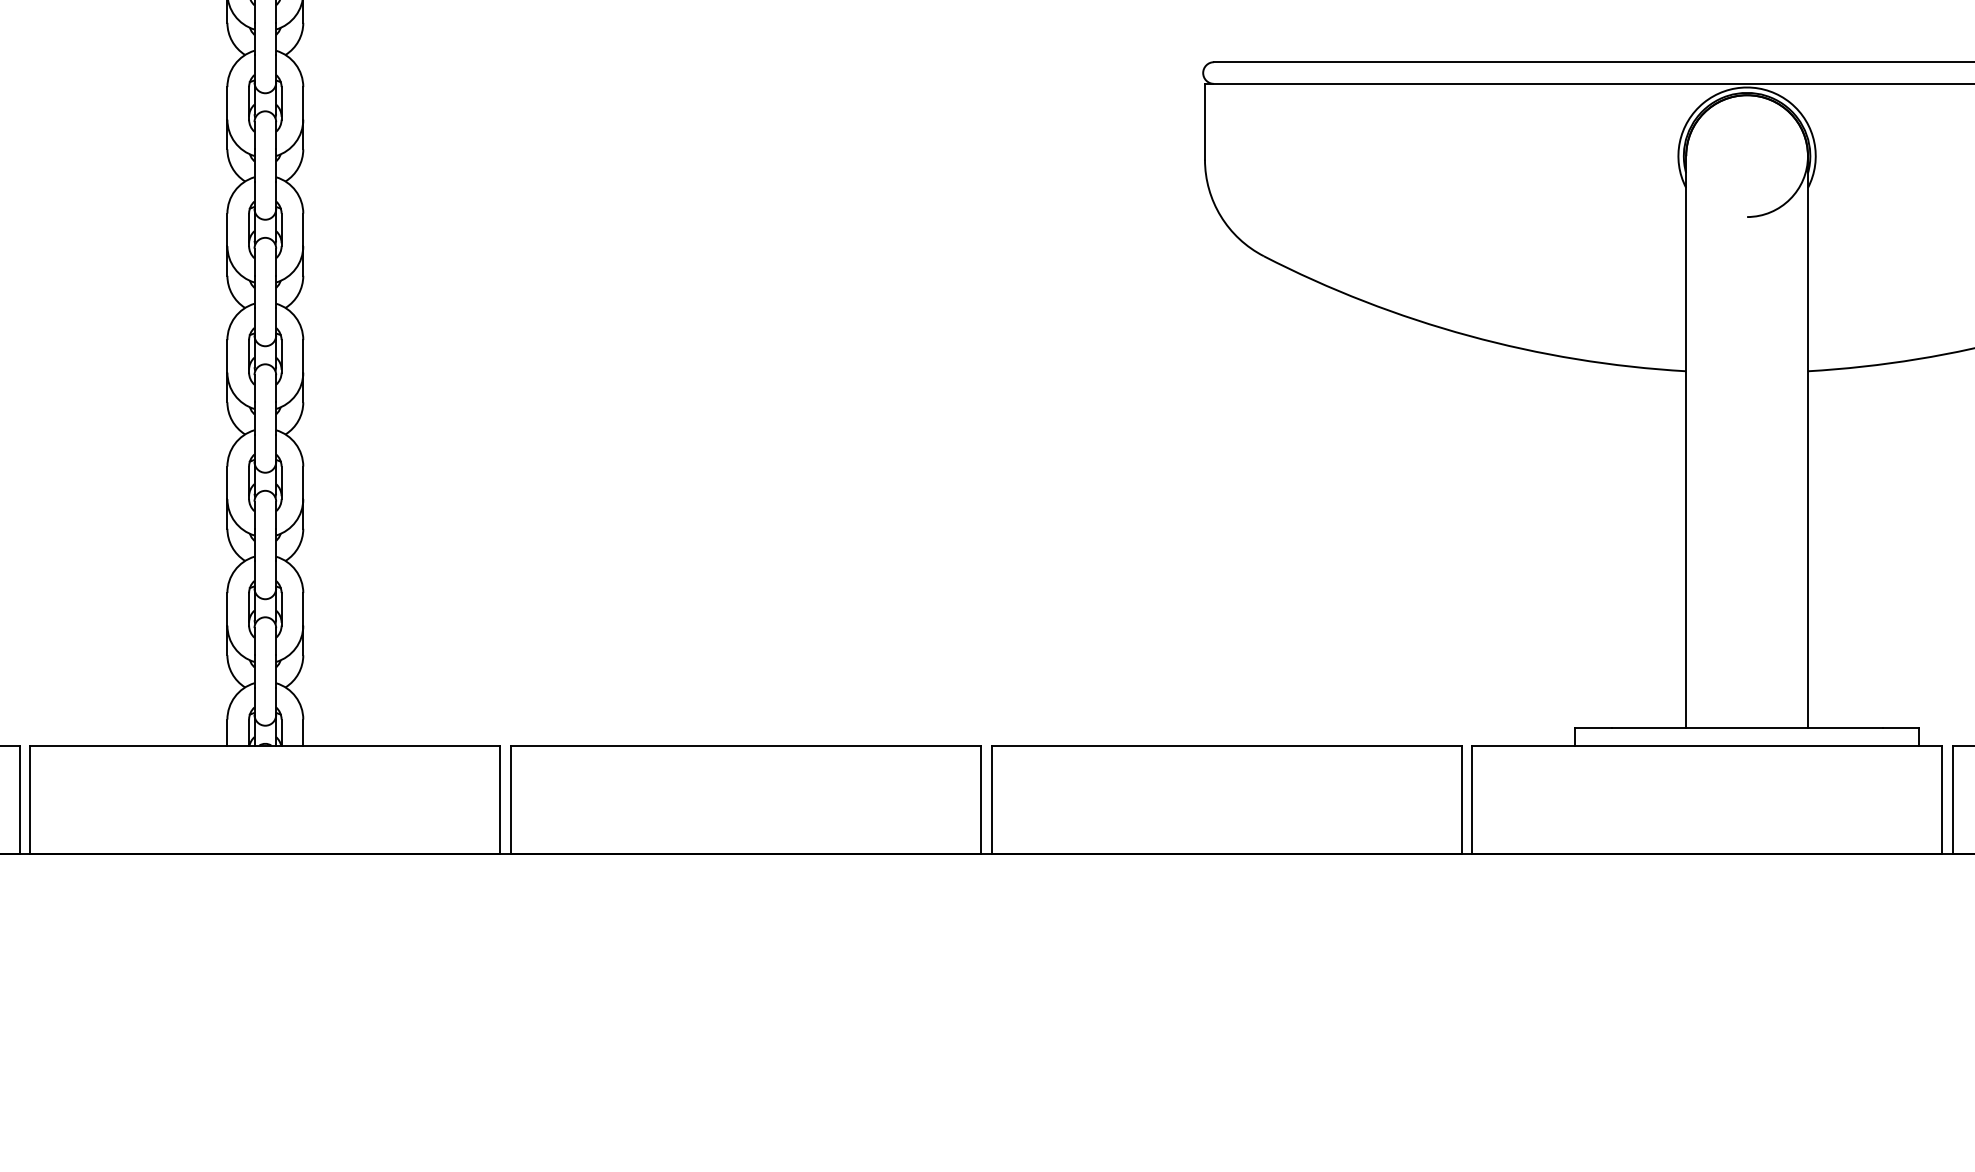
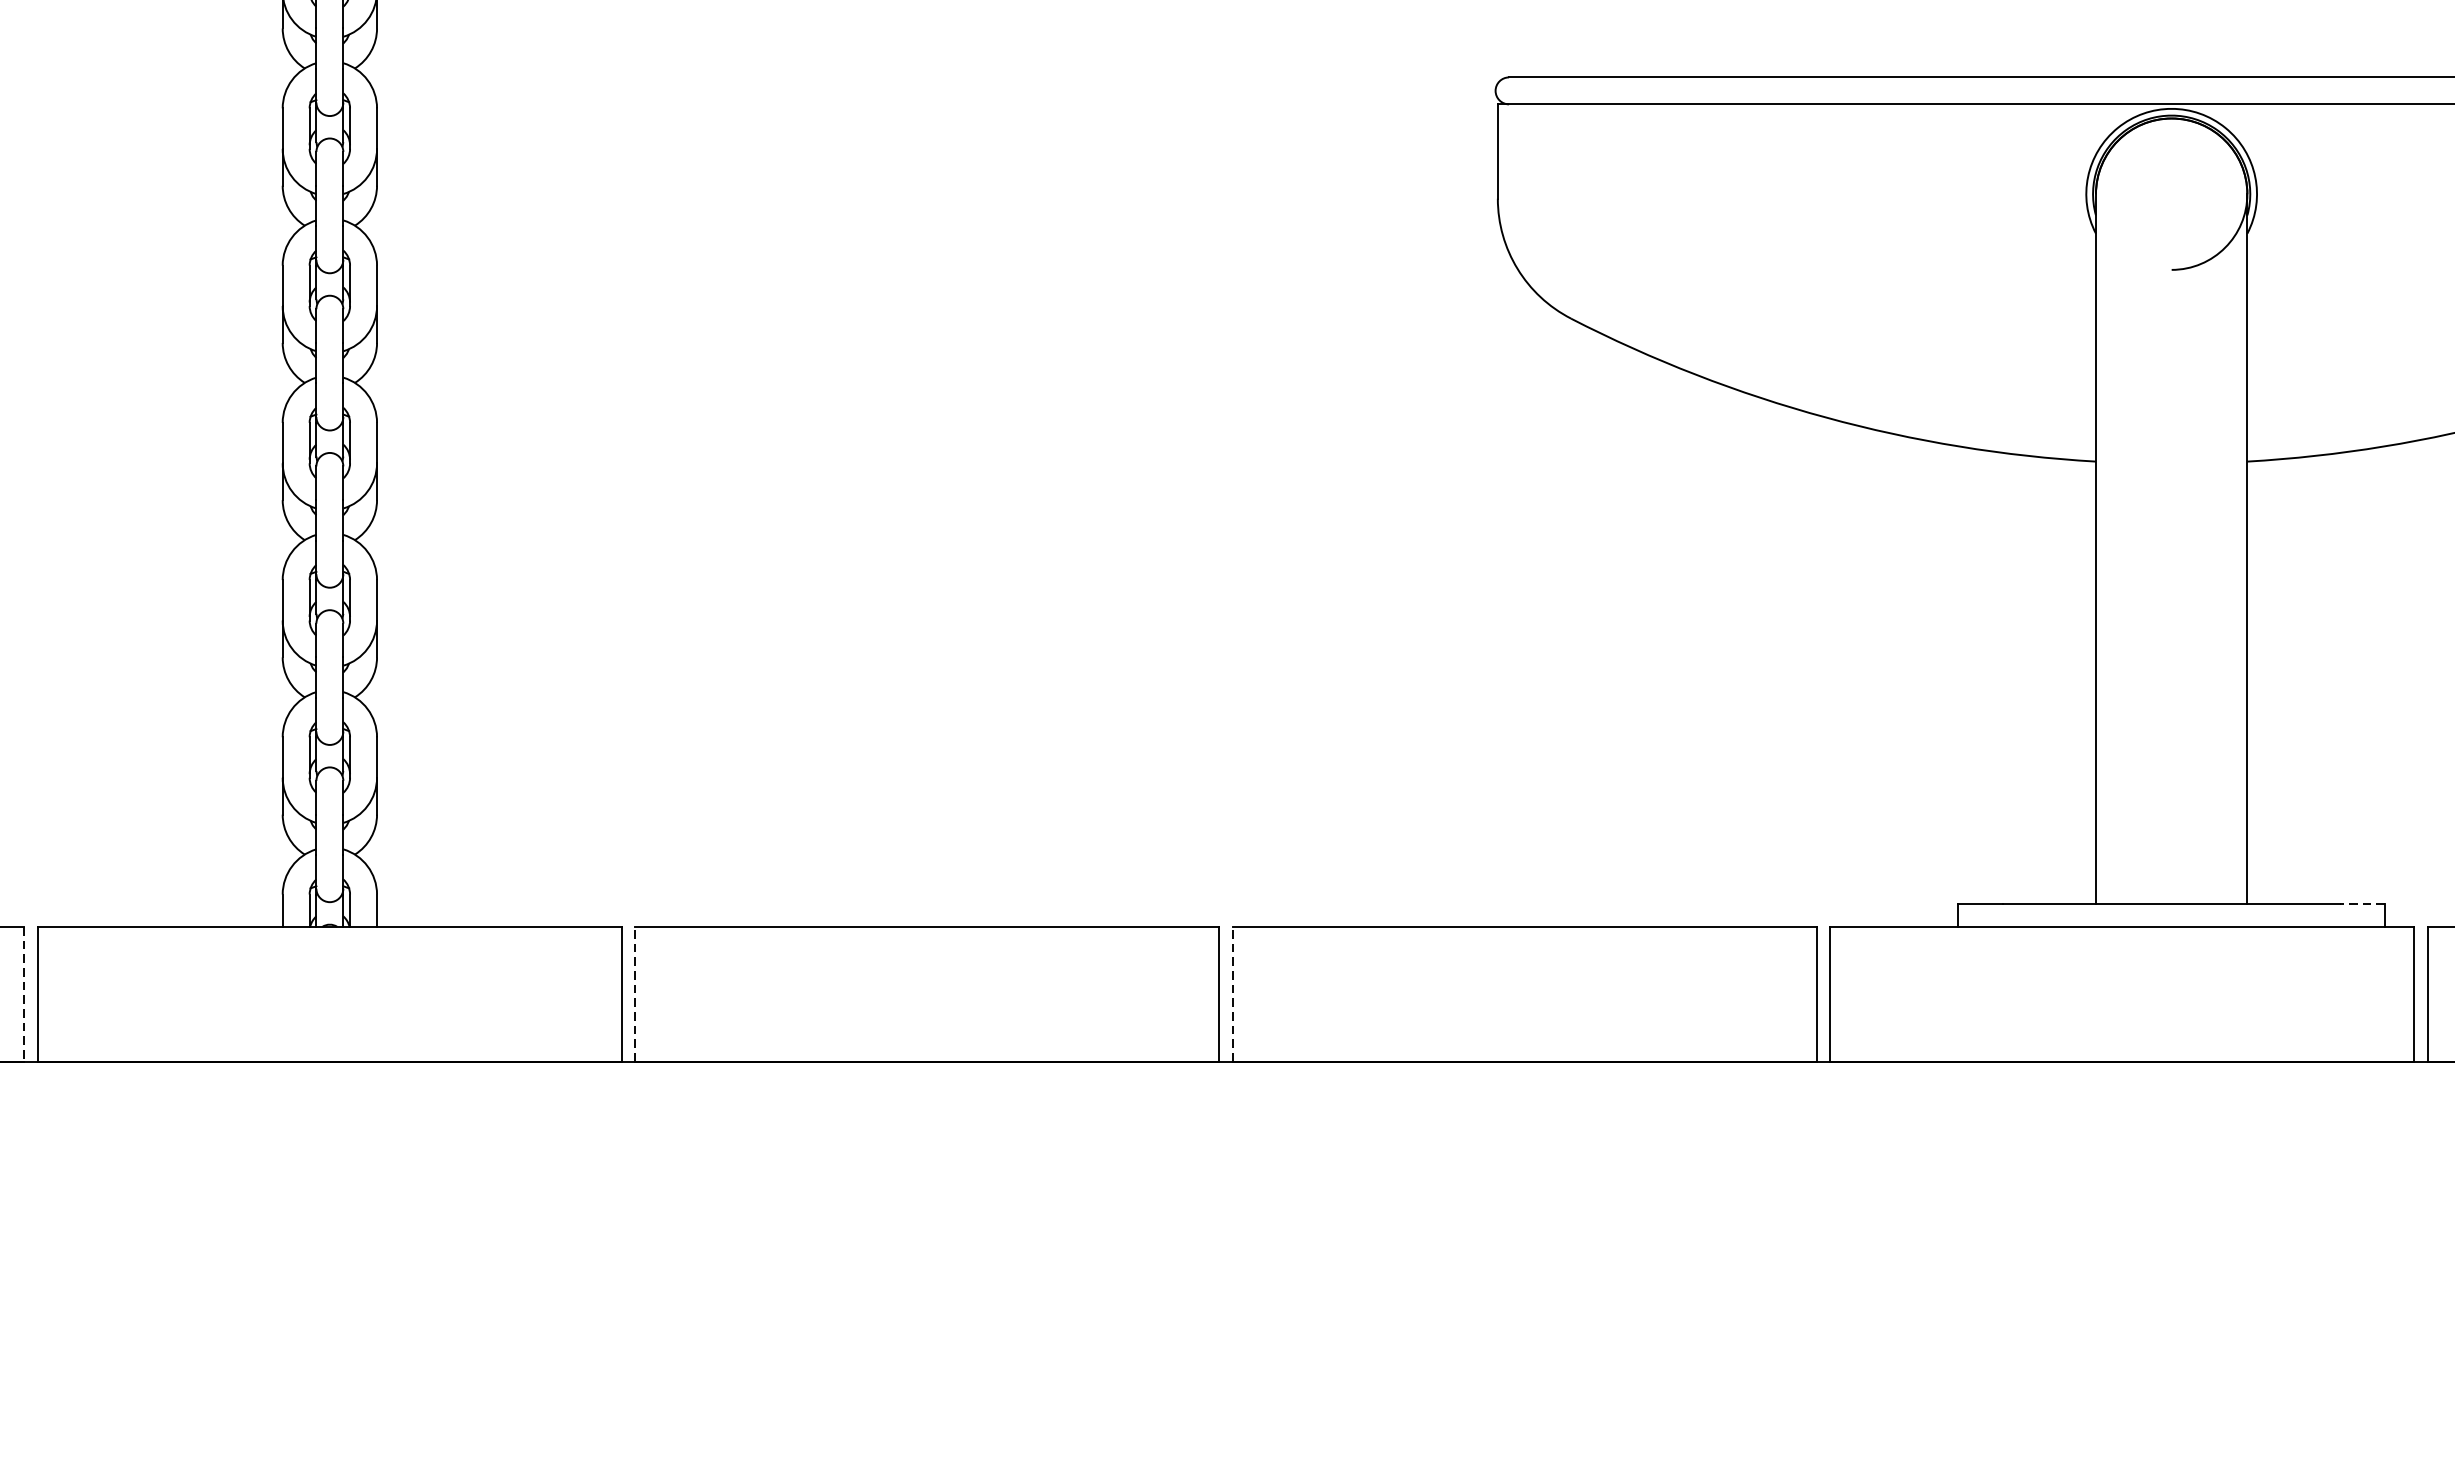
line: (1900, 727) -> (2362, 904), solid -> dashed
line: (511, 799) -> (635, 993), solid -> dashed
line: (991, 799) -> (1232, 993), solid -> dashed
line: (19, 800) -> (24, 995), solid -> dashed

